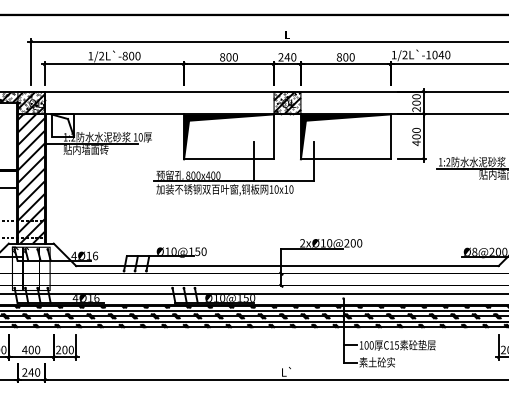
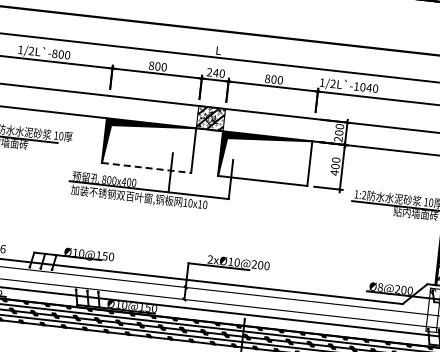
line: (229, 159) -> (147, 168), solid -> dashed

